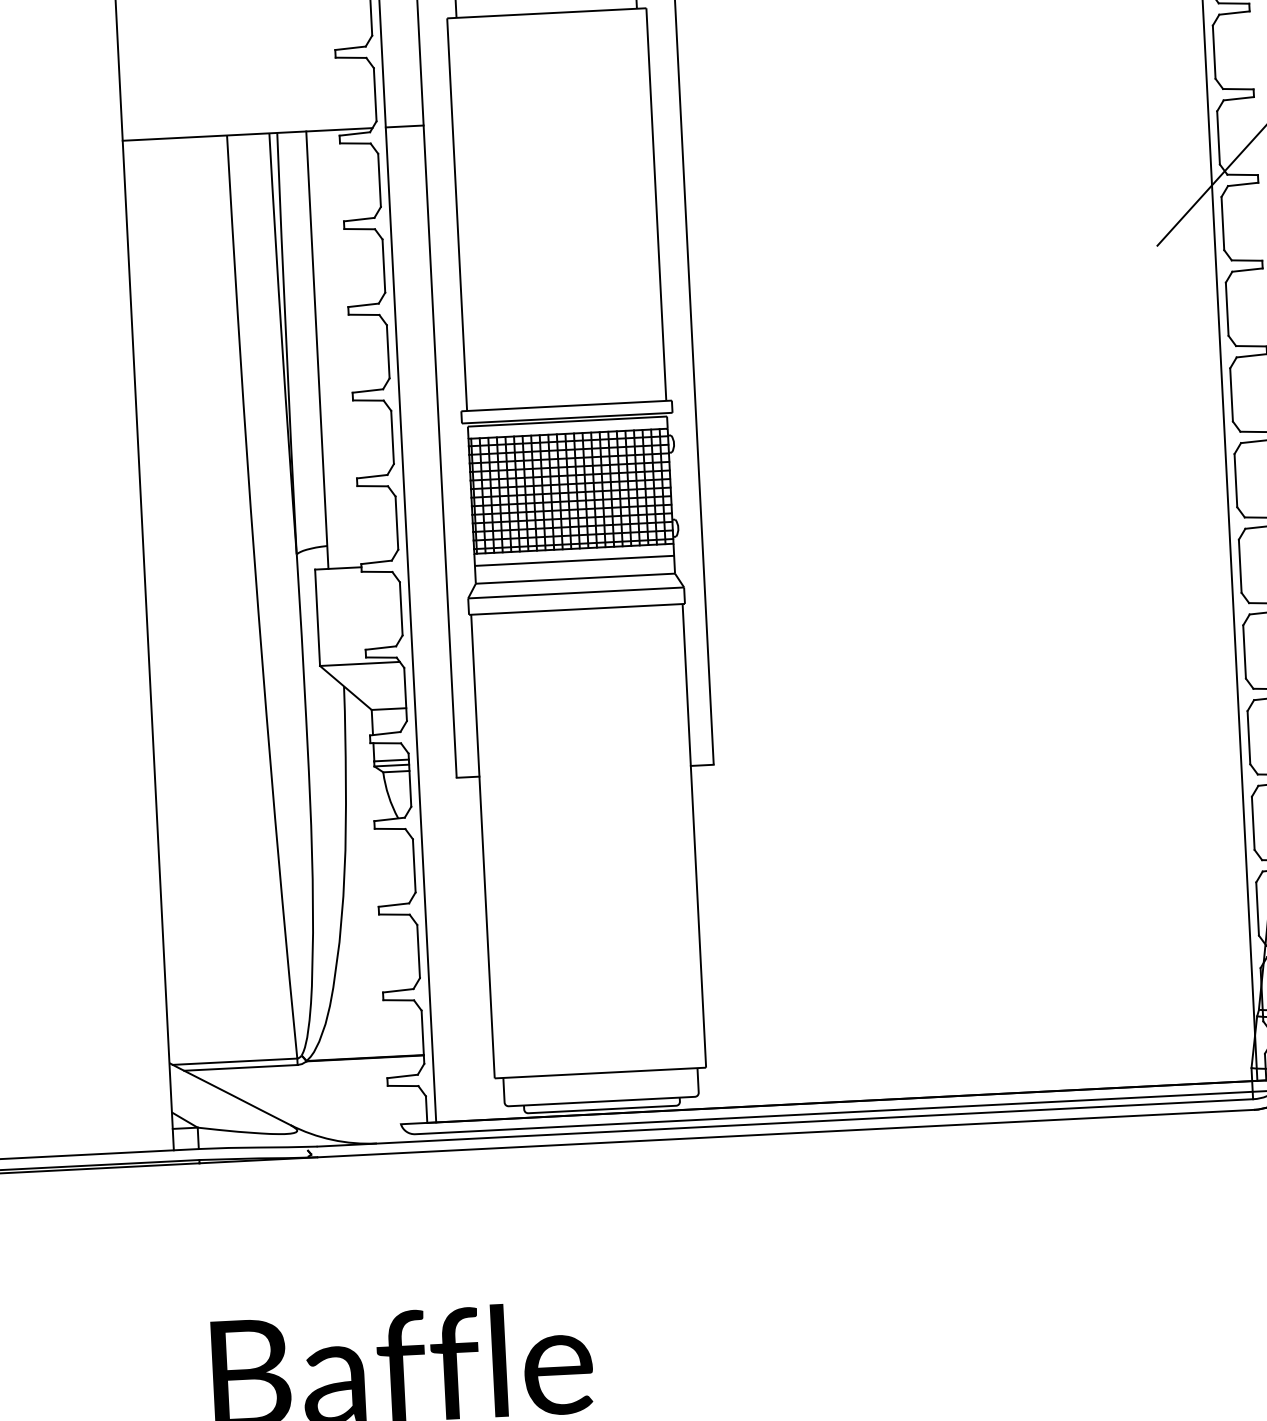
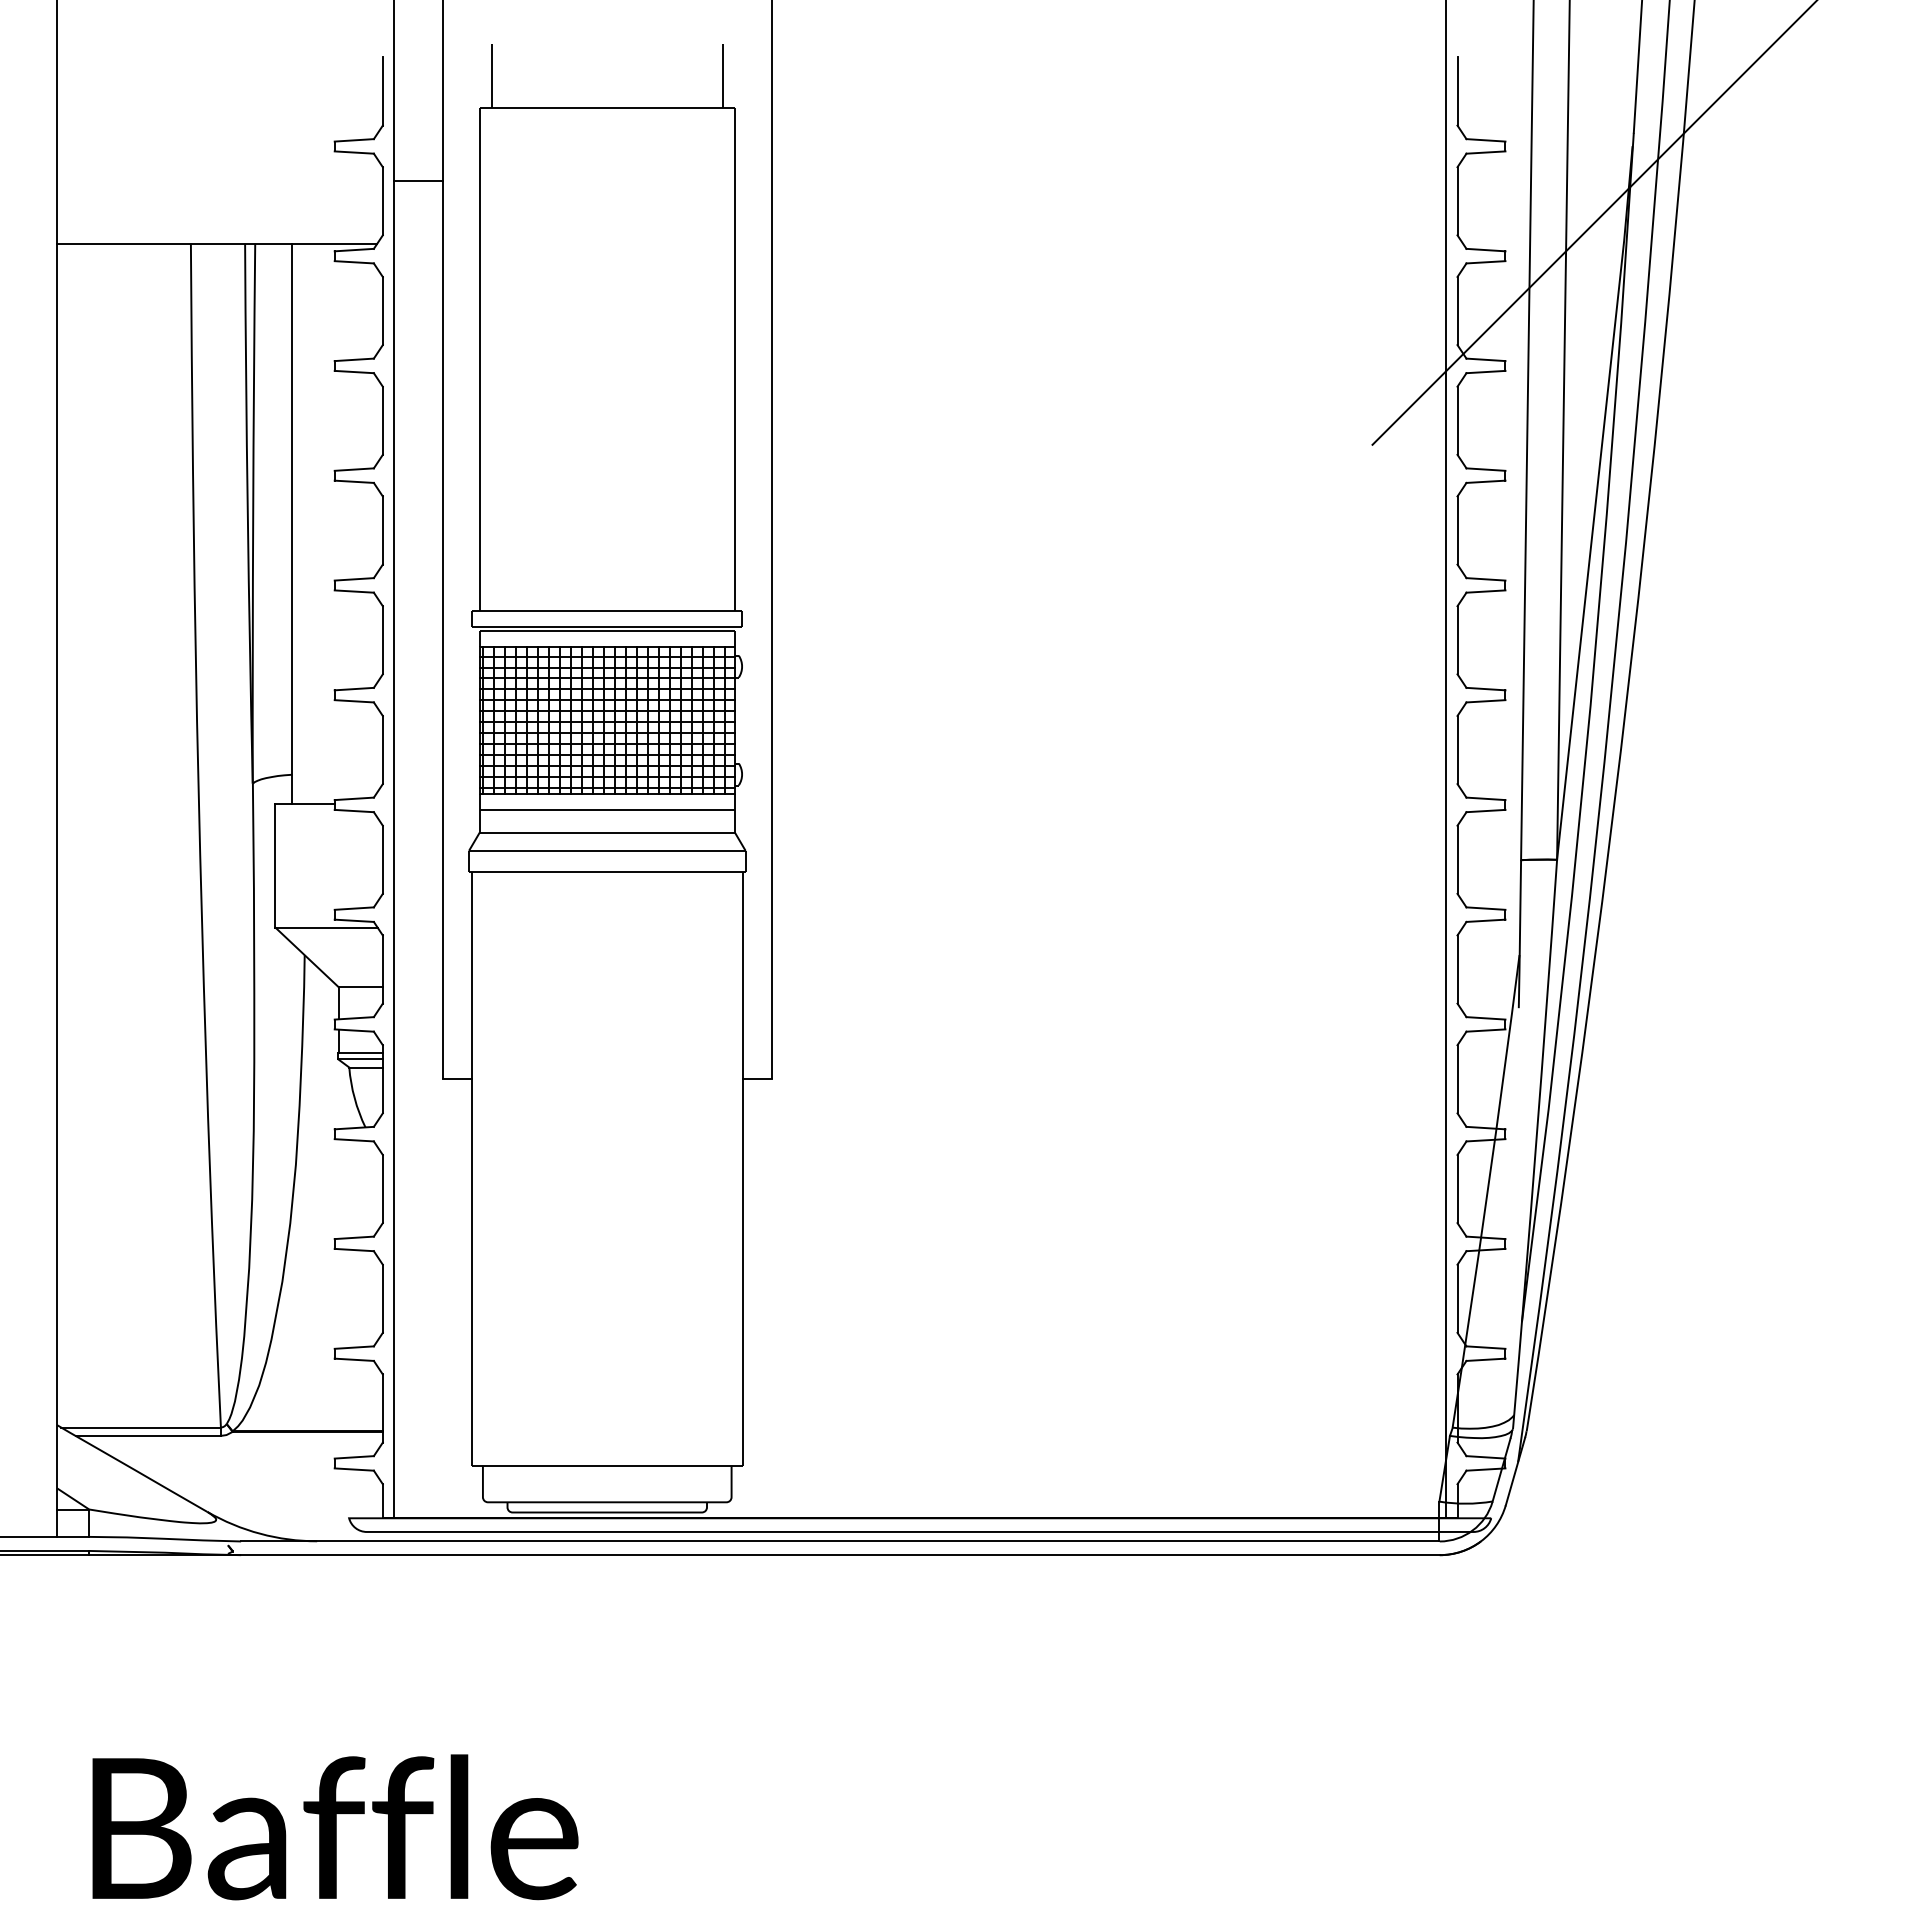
line: (404, 126) -> (418, 180), moved

